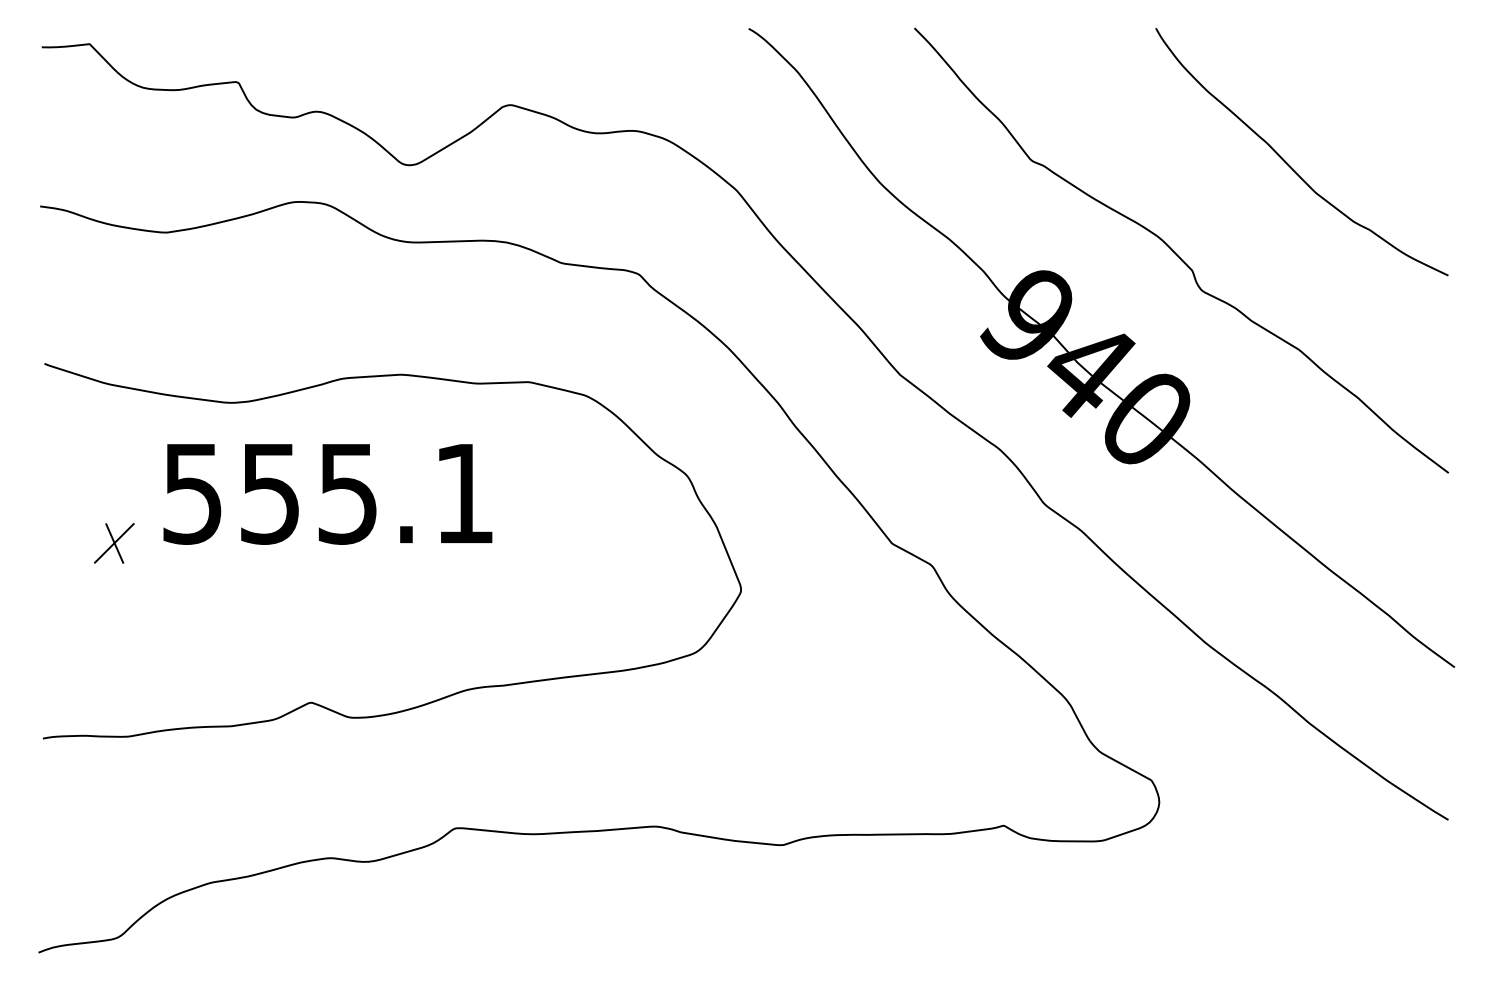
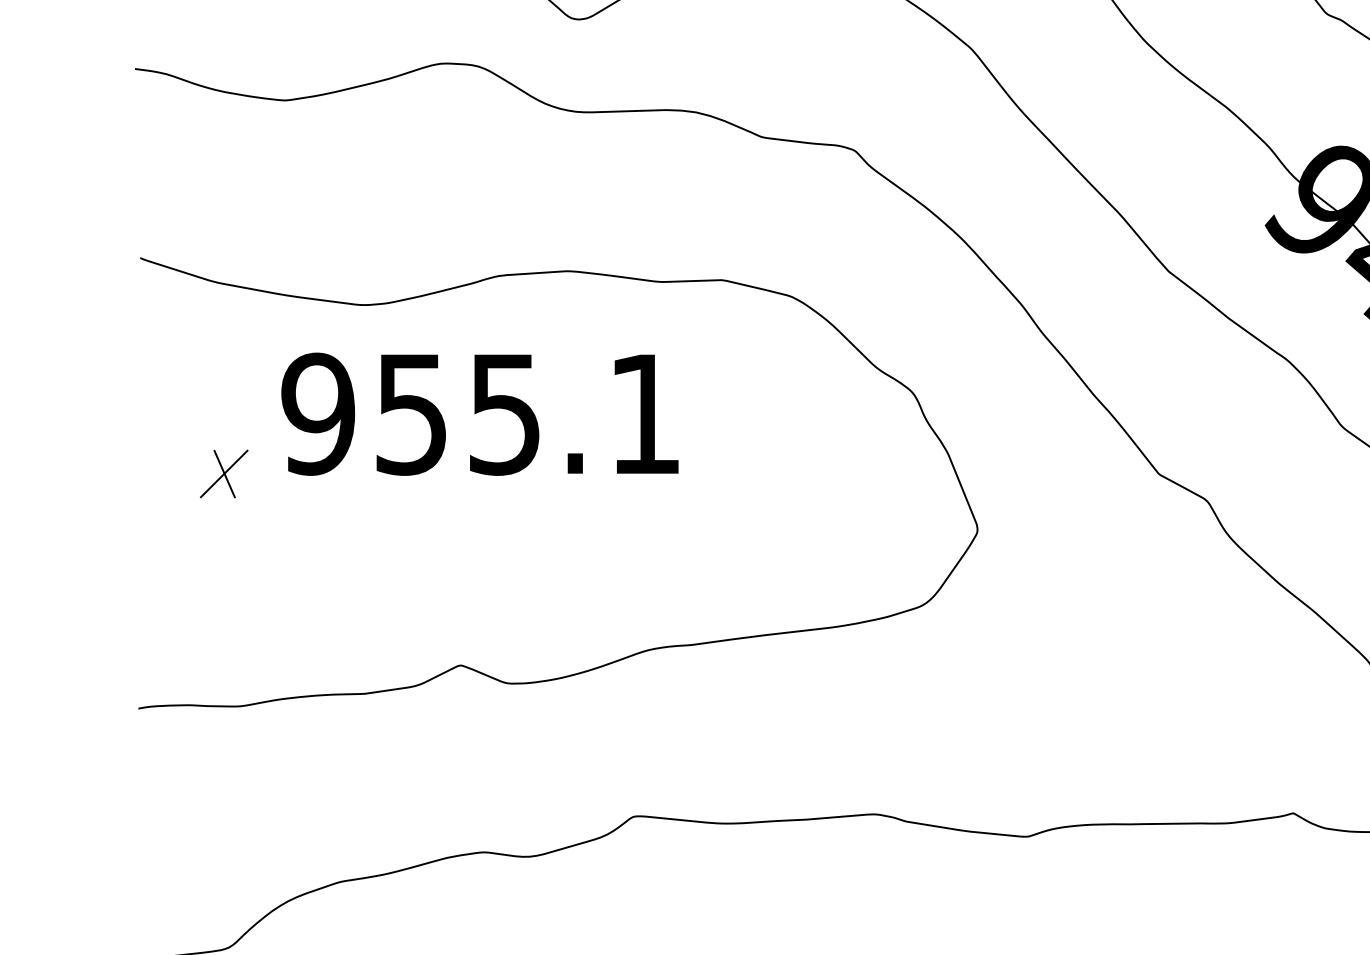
text: (192, 493) -> (318, 414), 555.1 -> 955.1

